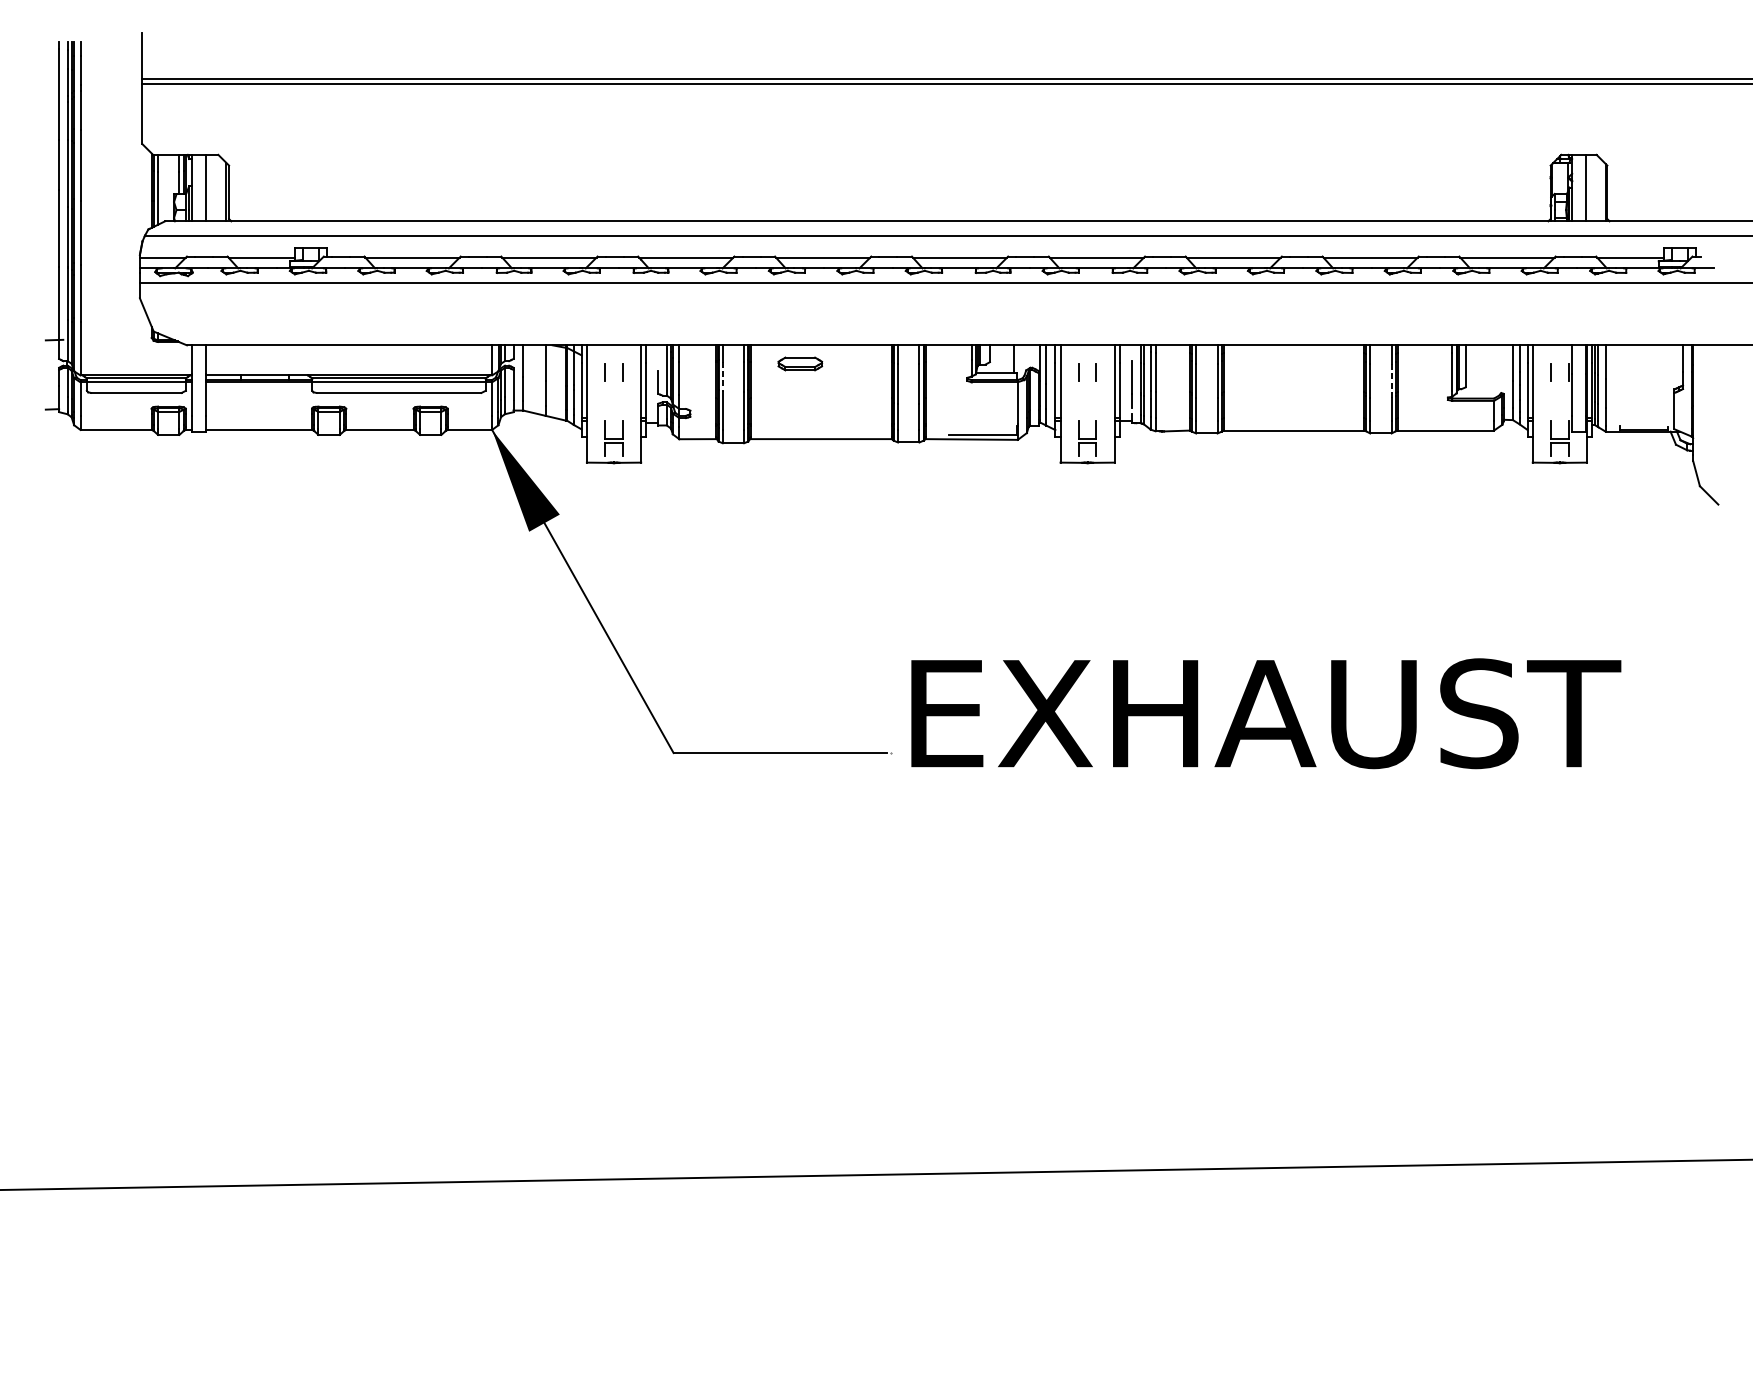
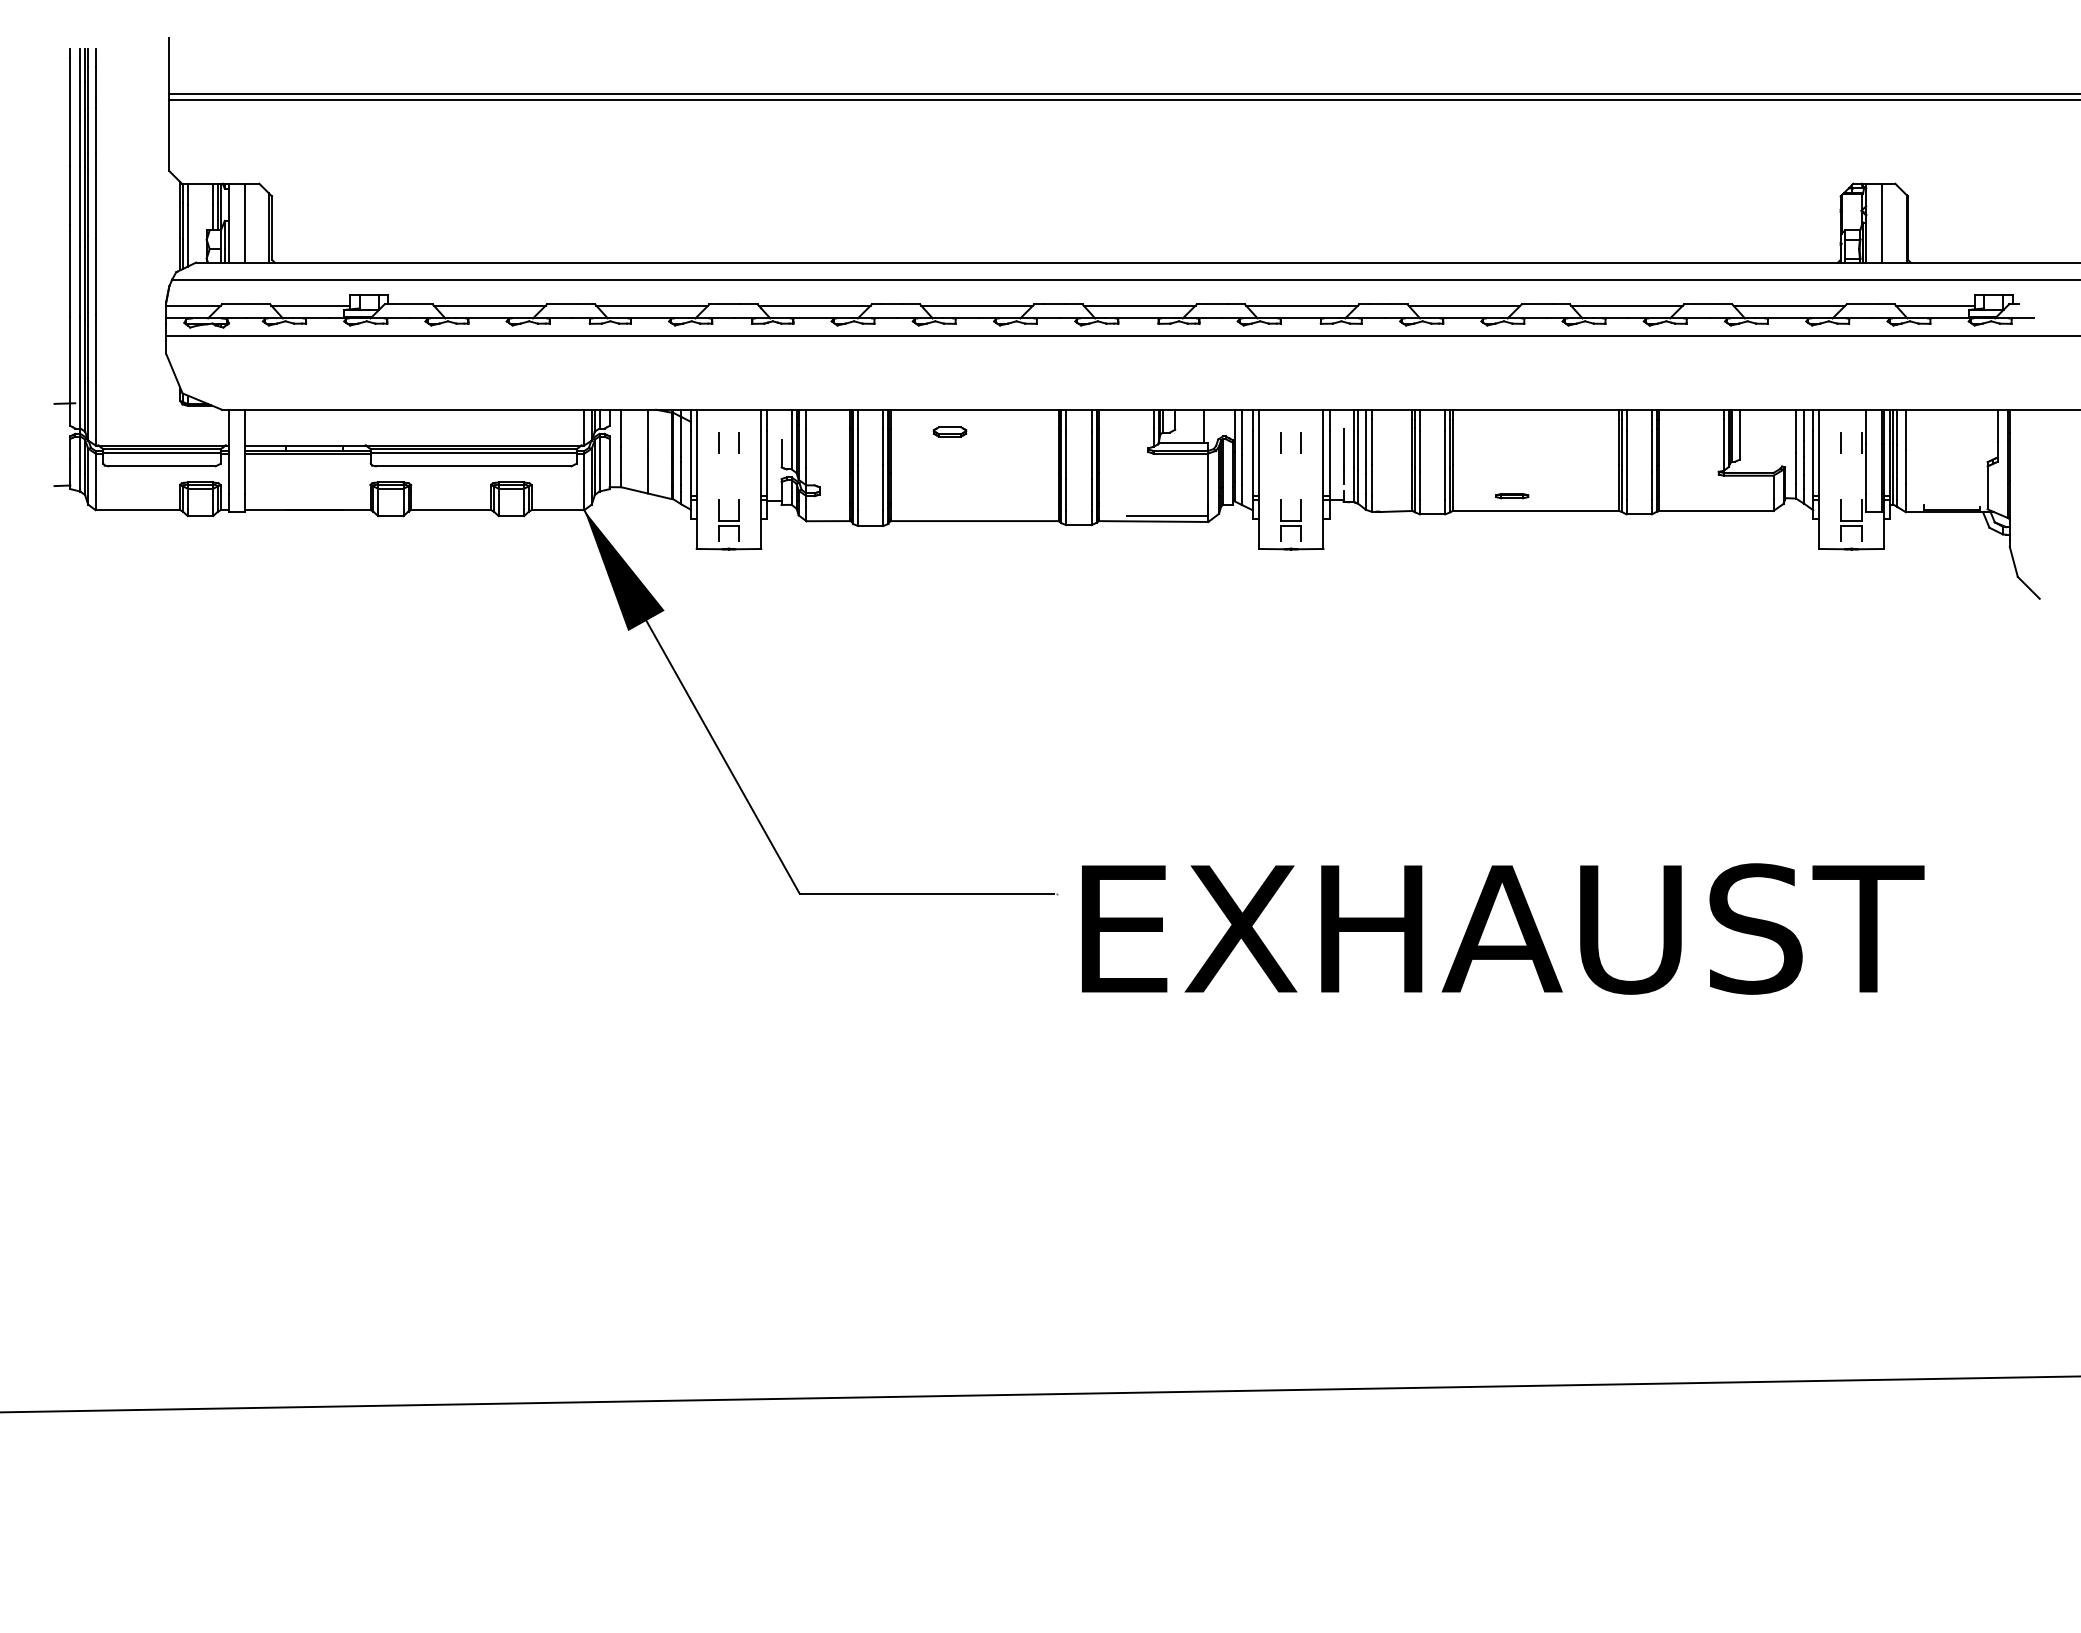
part: (799, 363) -> (949, 431), size x0.62
line: (722, 377) -> (857, 447), dashed -> solid
line: (1391, 380) -> (1651, 451), dashed -> solid
part: (1274, 418) -> (1512, 496), added
text: (1266, 713) -> (1503, 928), moved

